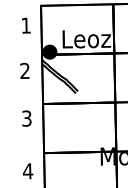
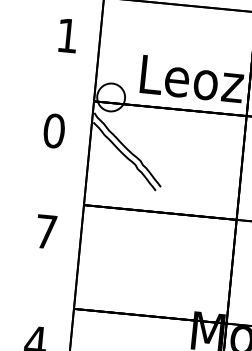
fill: (49, 51) -> (110, 95), removed
text: (24, 70) -> (53, 129), 2 -> 0
text: (26, 118) -> (45, 231), 3 -> 7

